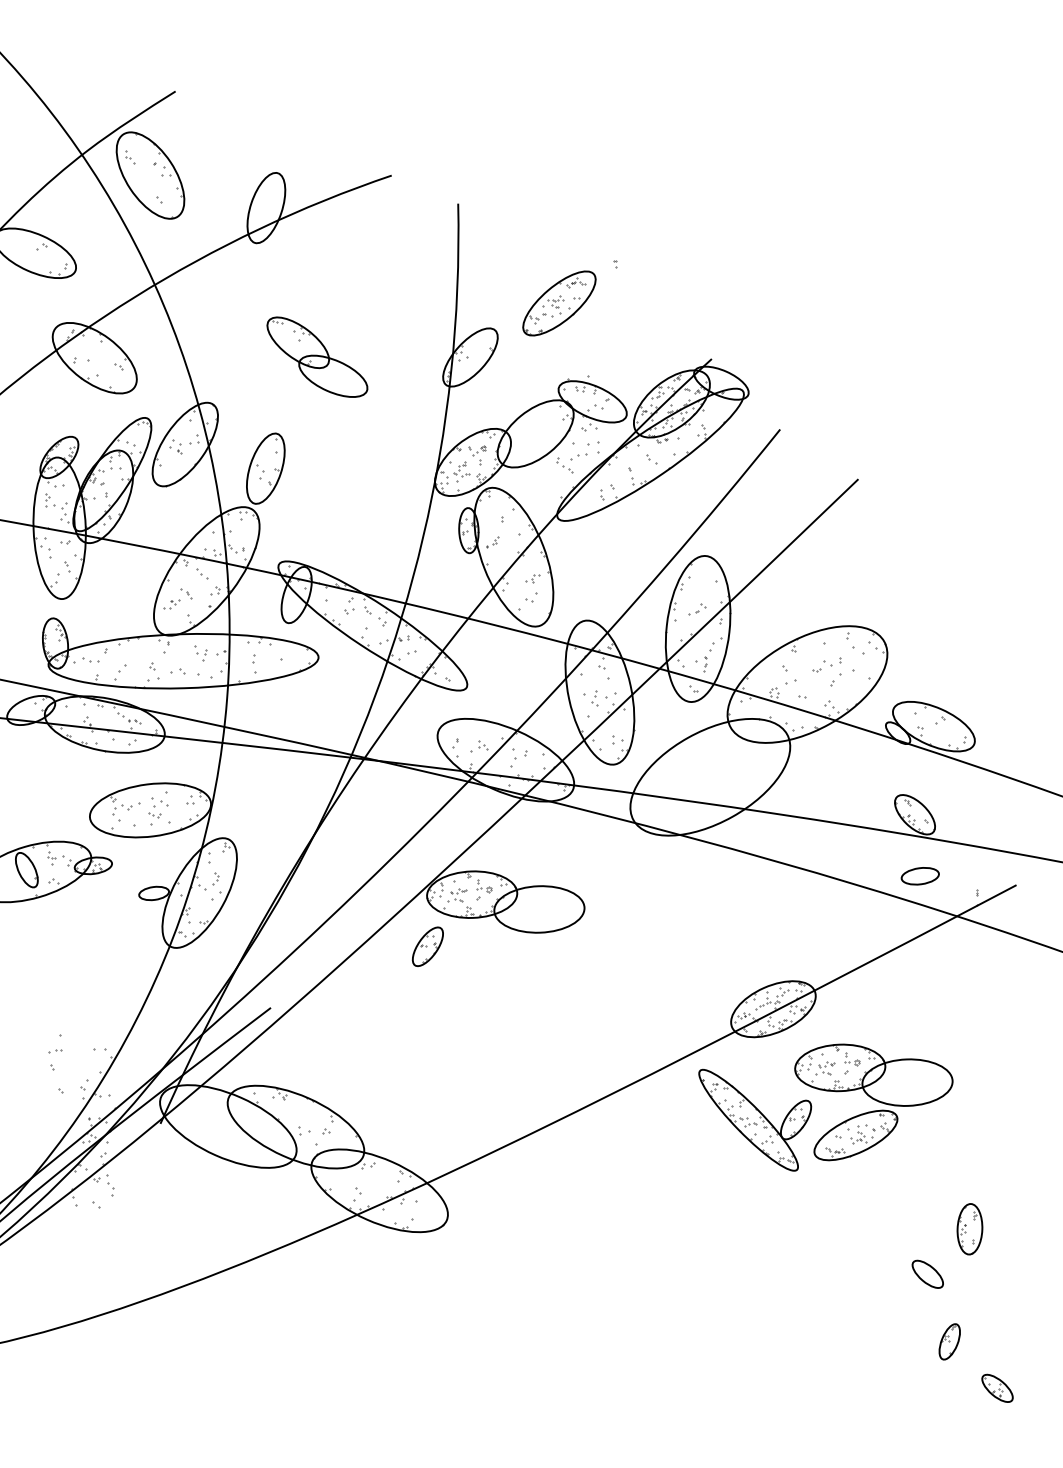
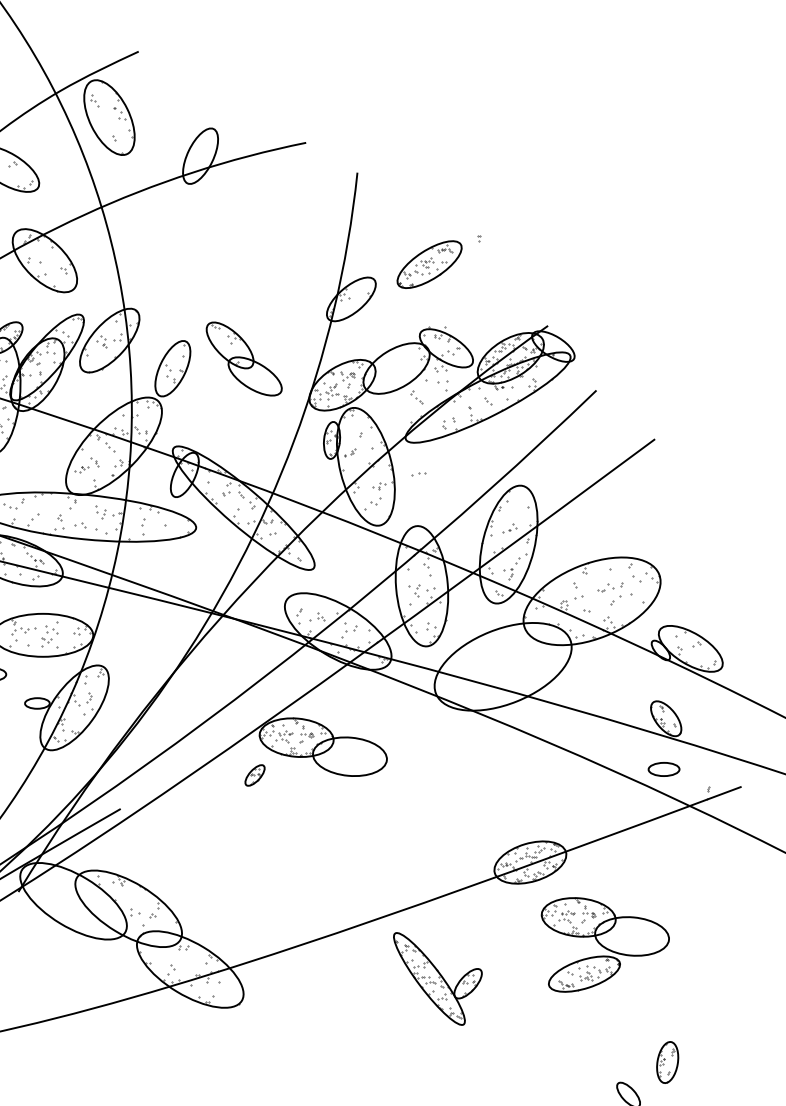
part: (317, 356) -> (244, 358), moved
part: (578, 456) -> (418, 474), moved
part: (427, 946) -> (254, 775), size x0.7
part: (755, 1119) -> (435, 979), moved

